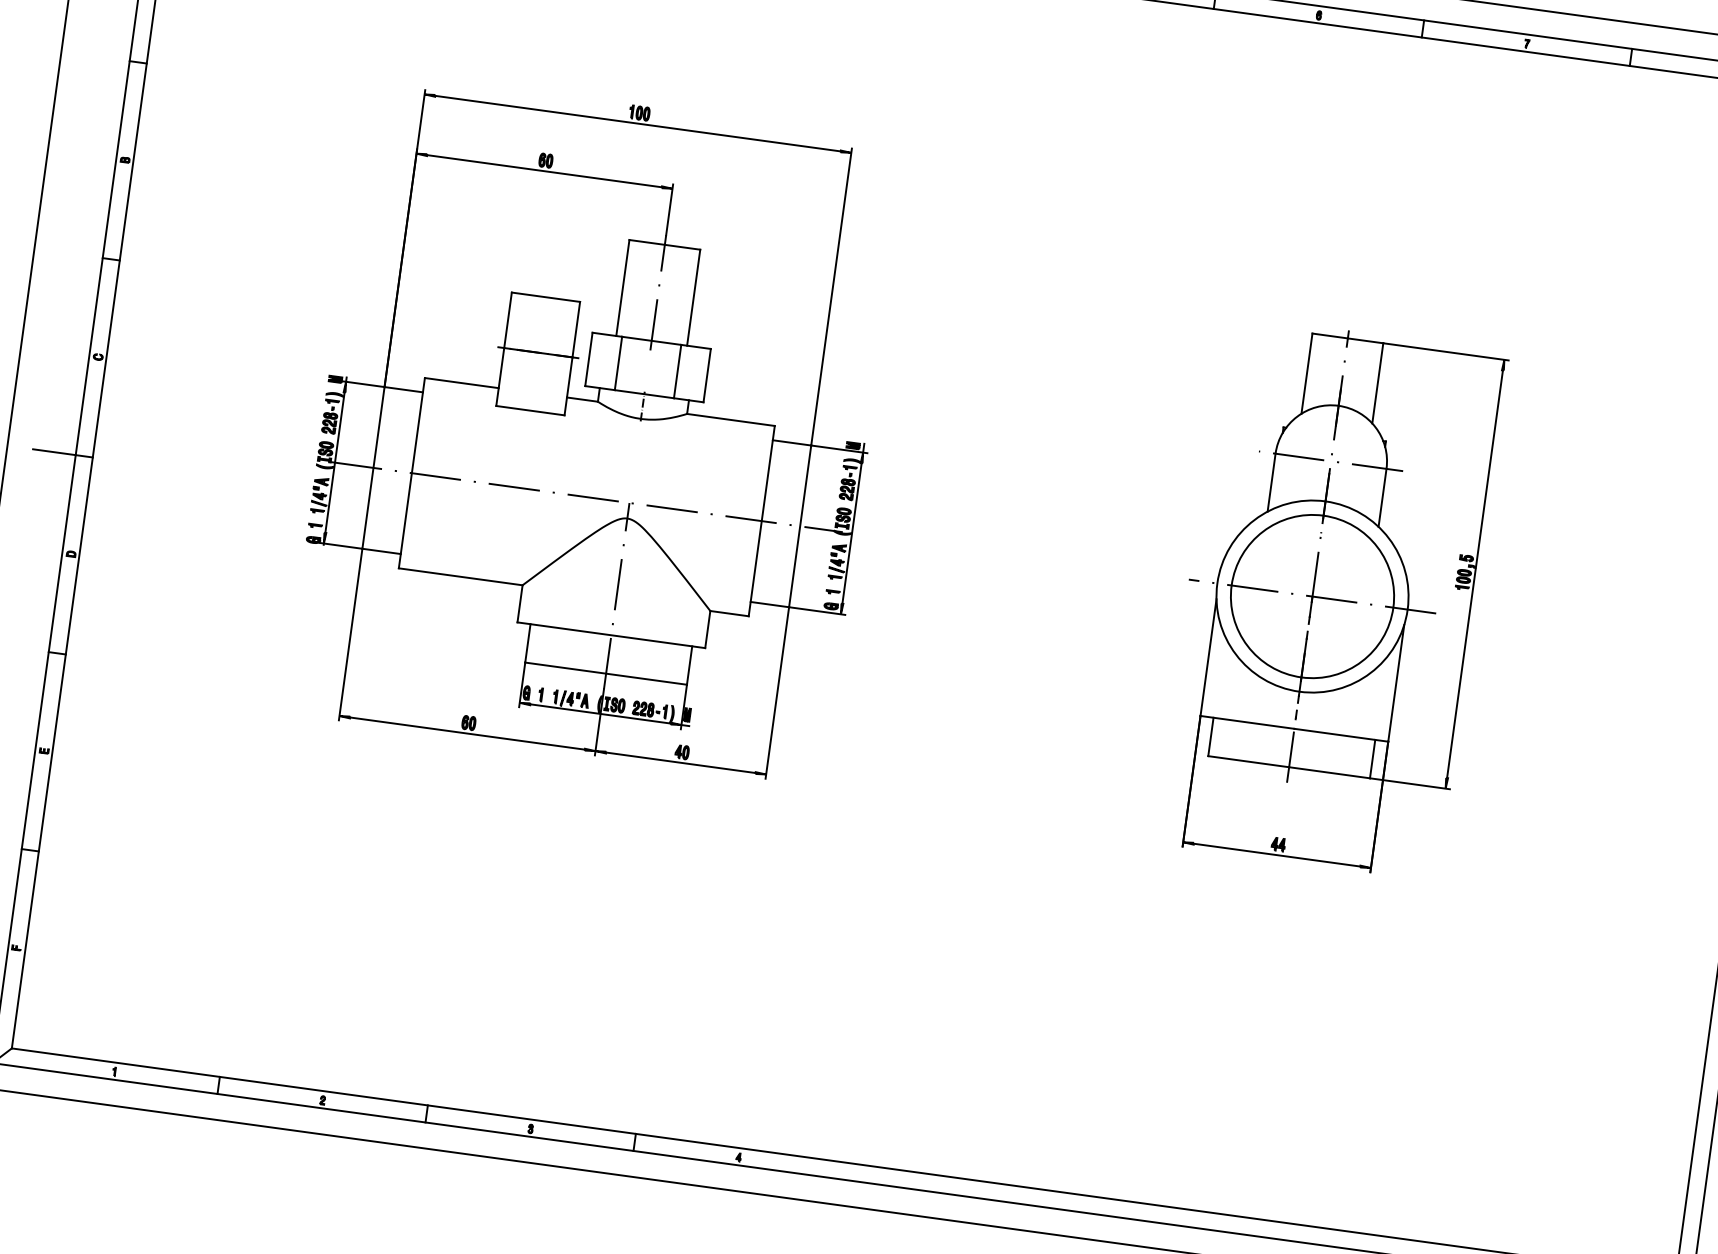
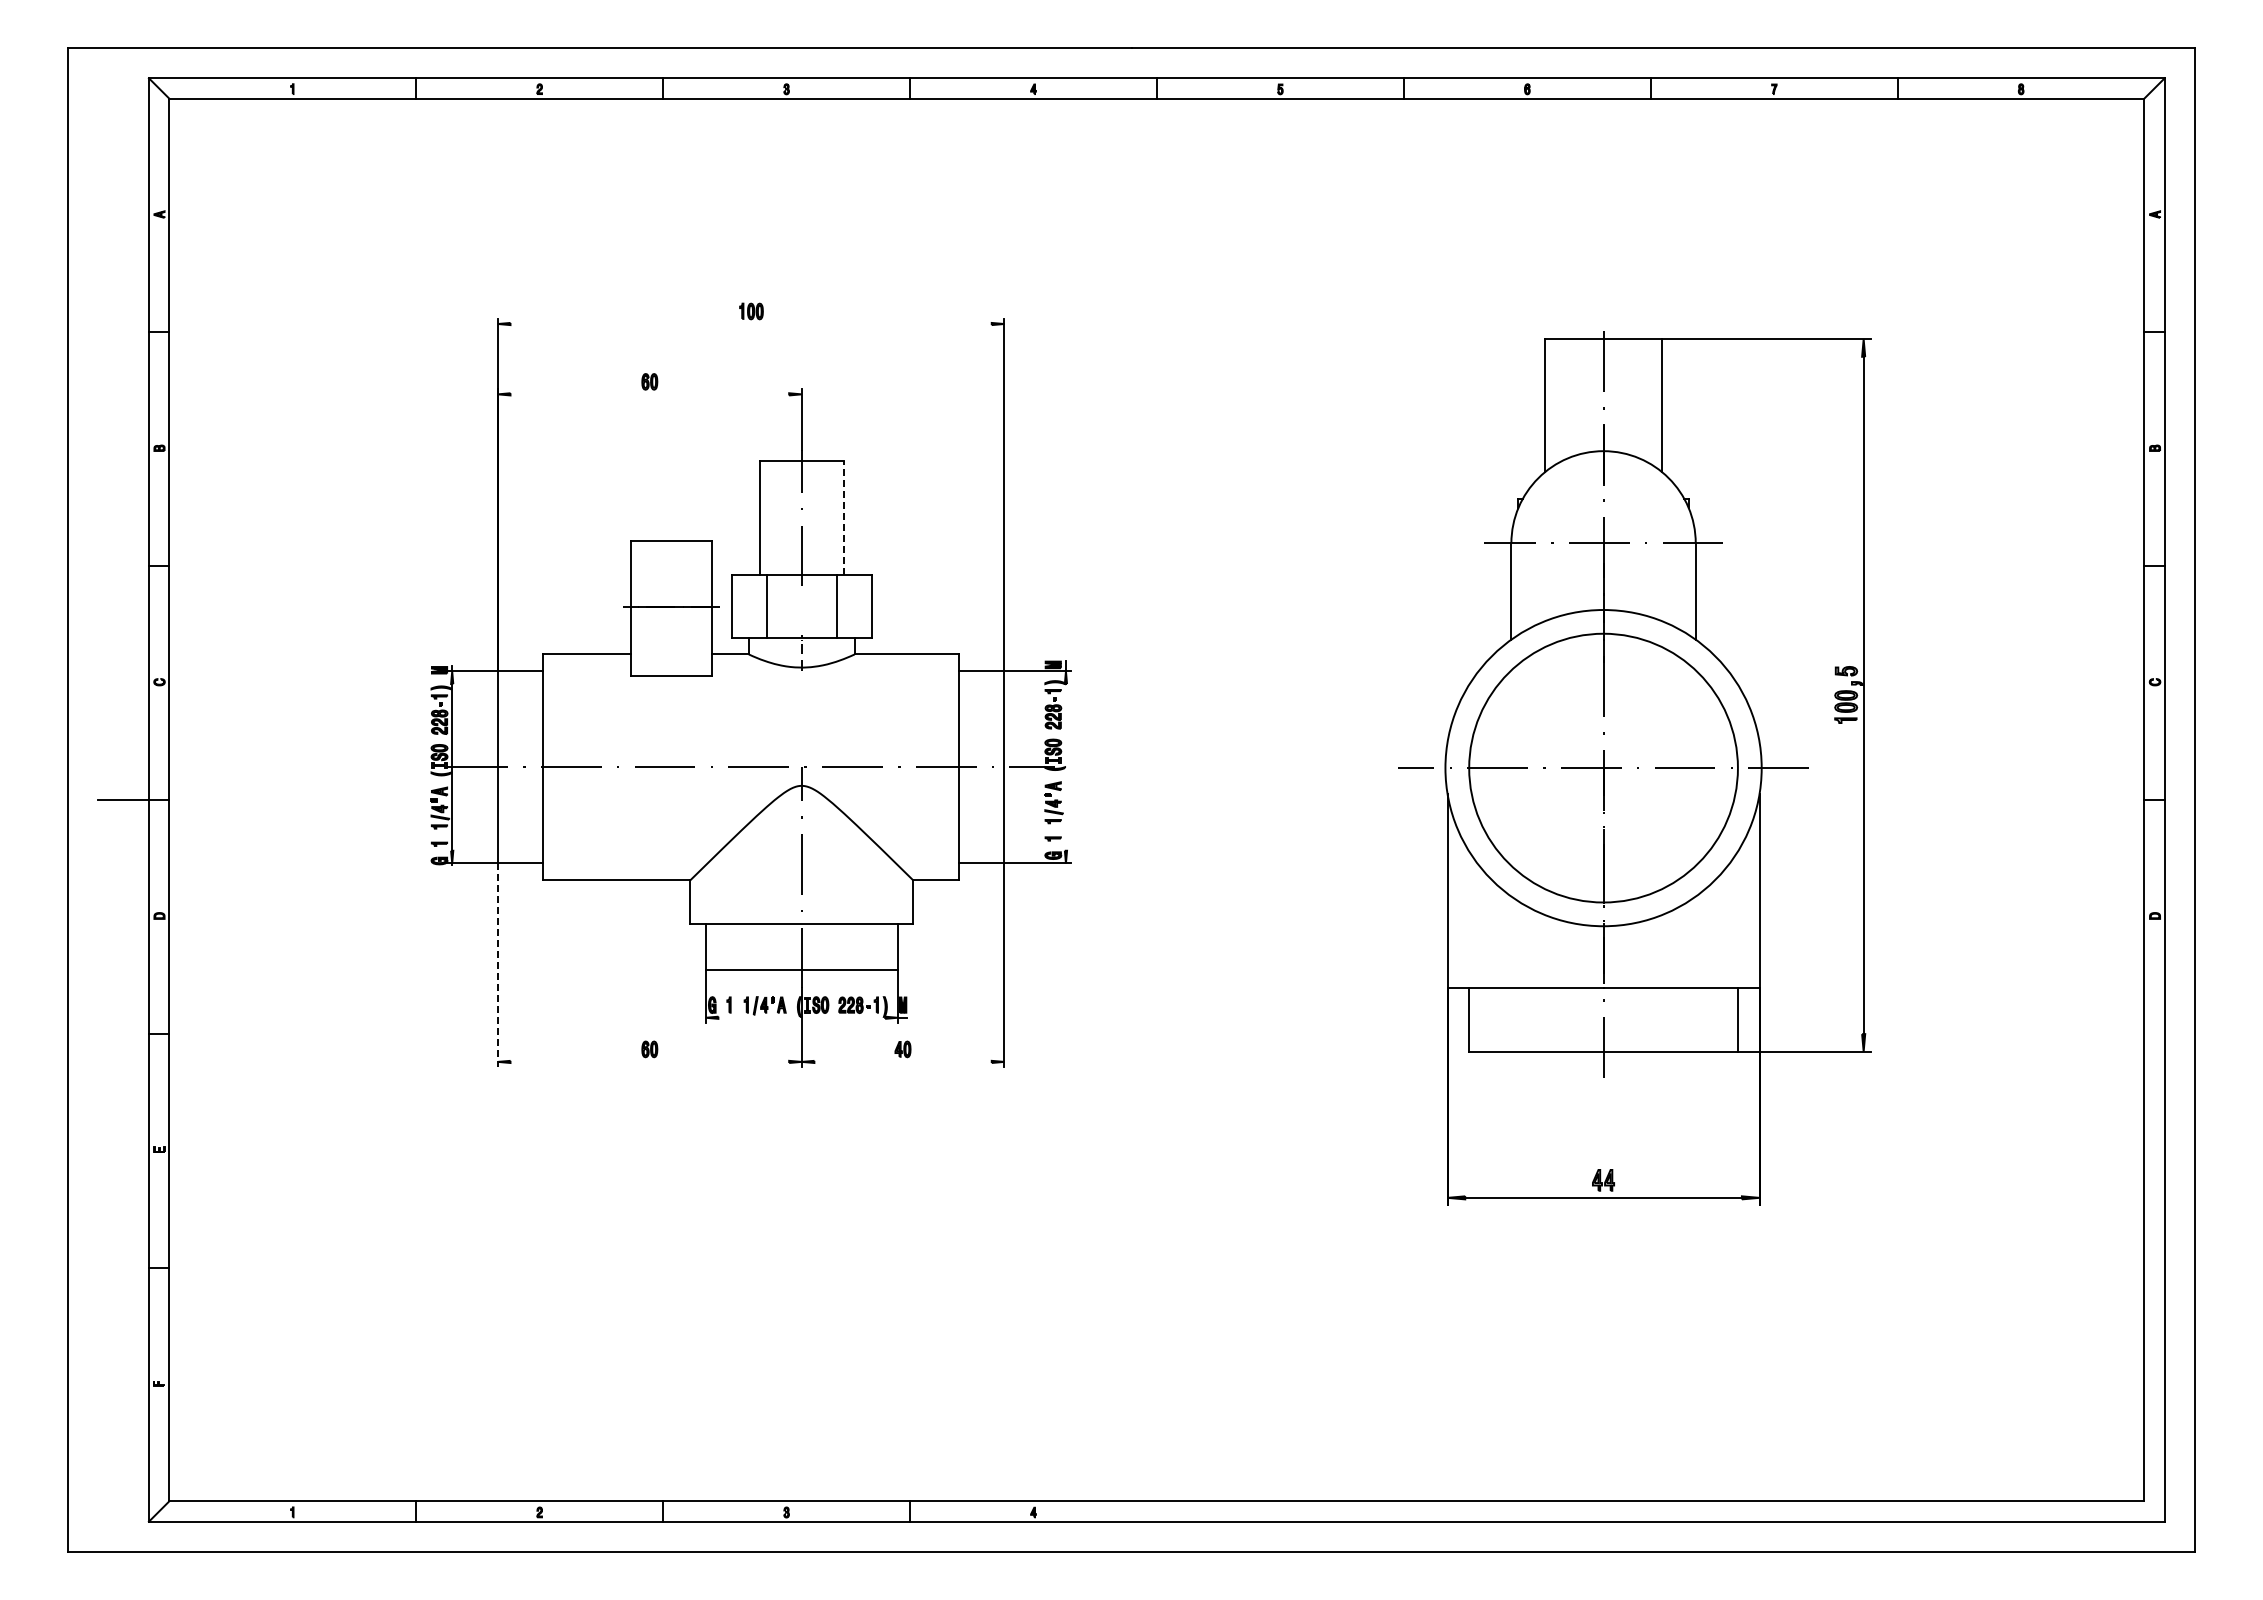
line: (637, 123) -> (750, 324), removed
line: (544, 171) -> (649, 394), removed
line: (693, 297) -> (843, 517), solid -> dashed
line: (851, 533) -> (1065, 767), removed
part: (1331, 597) -> (1634, 765), size x1.4
line: (350, 634) -> (497, 965), solid -> dashed
line: (600, 713) -> (801, 1017), removed
line: (467, 733) -> (649, 1061), removed
line: (680, 762) -> (902, 1061), removed

